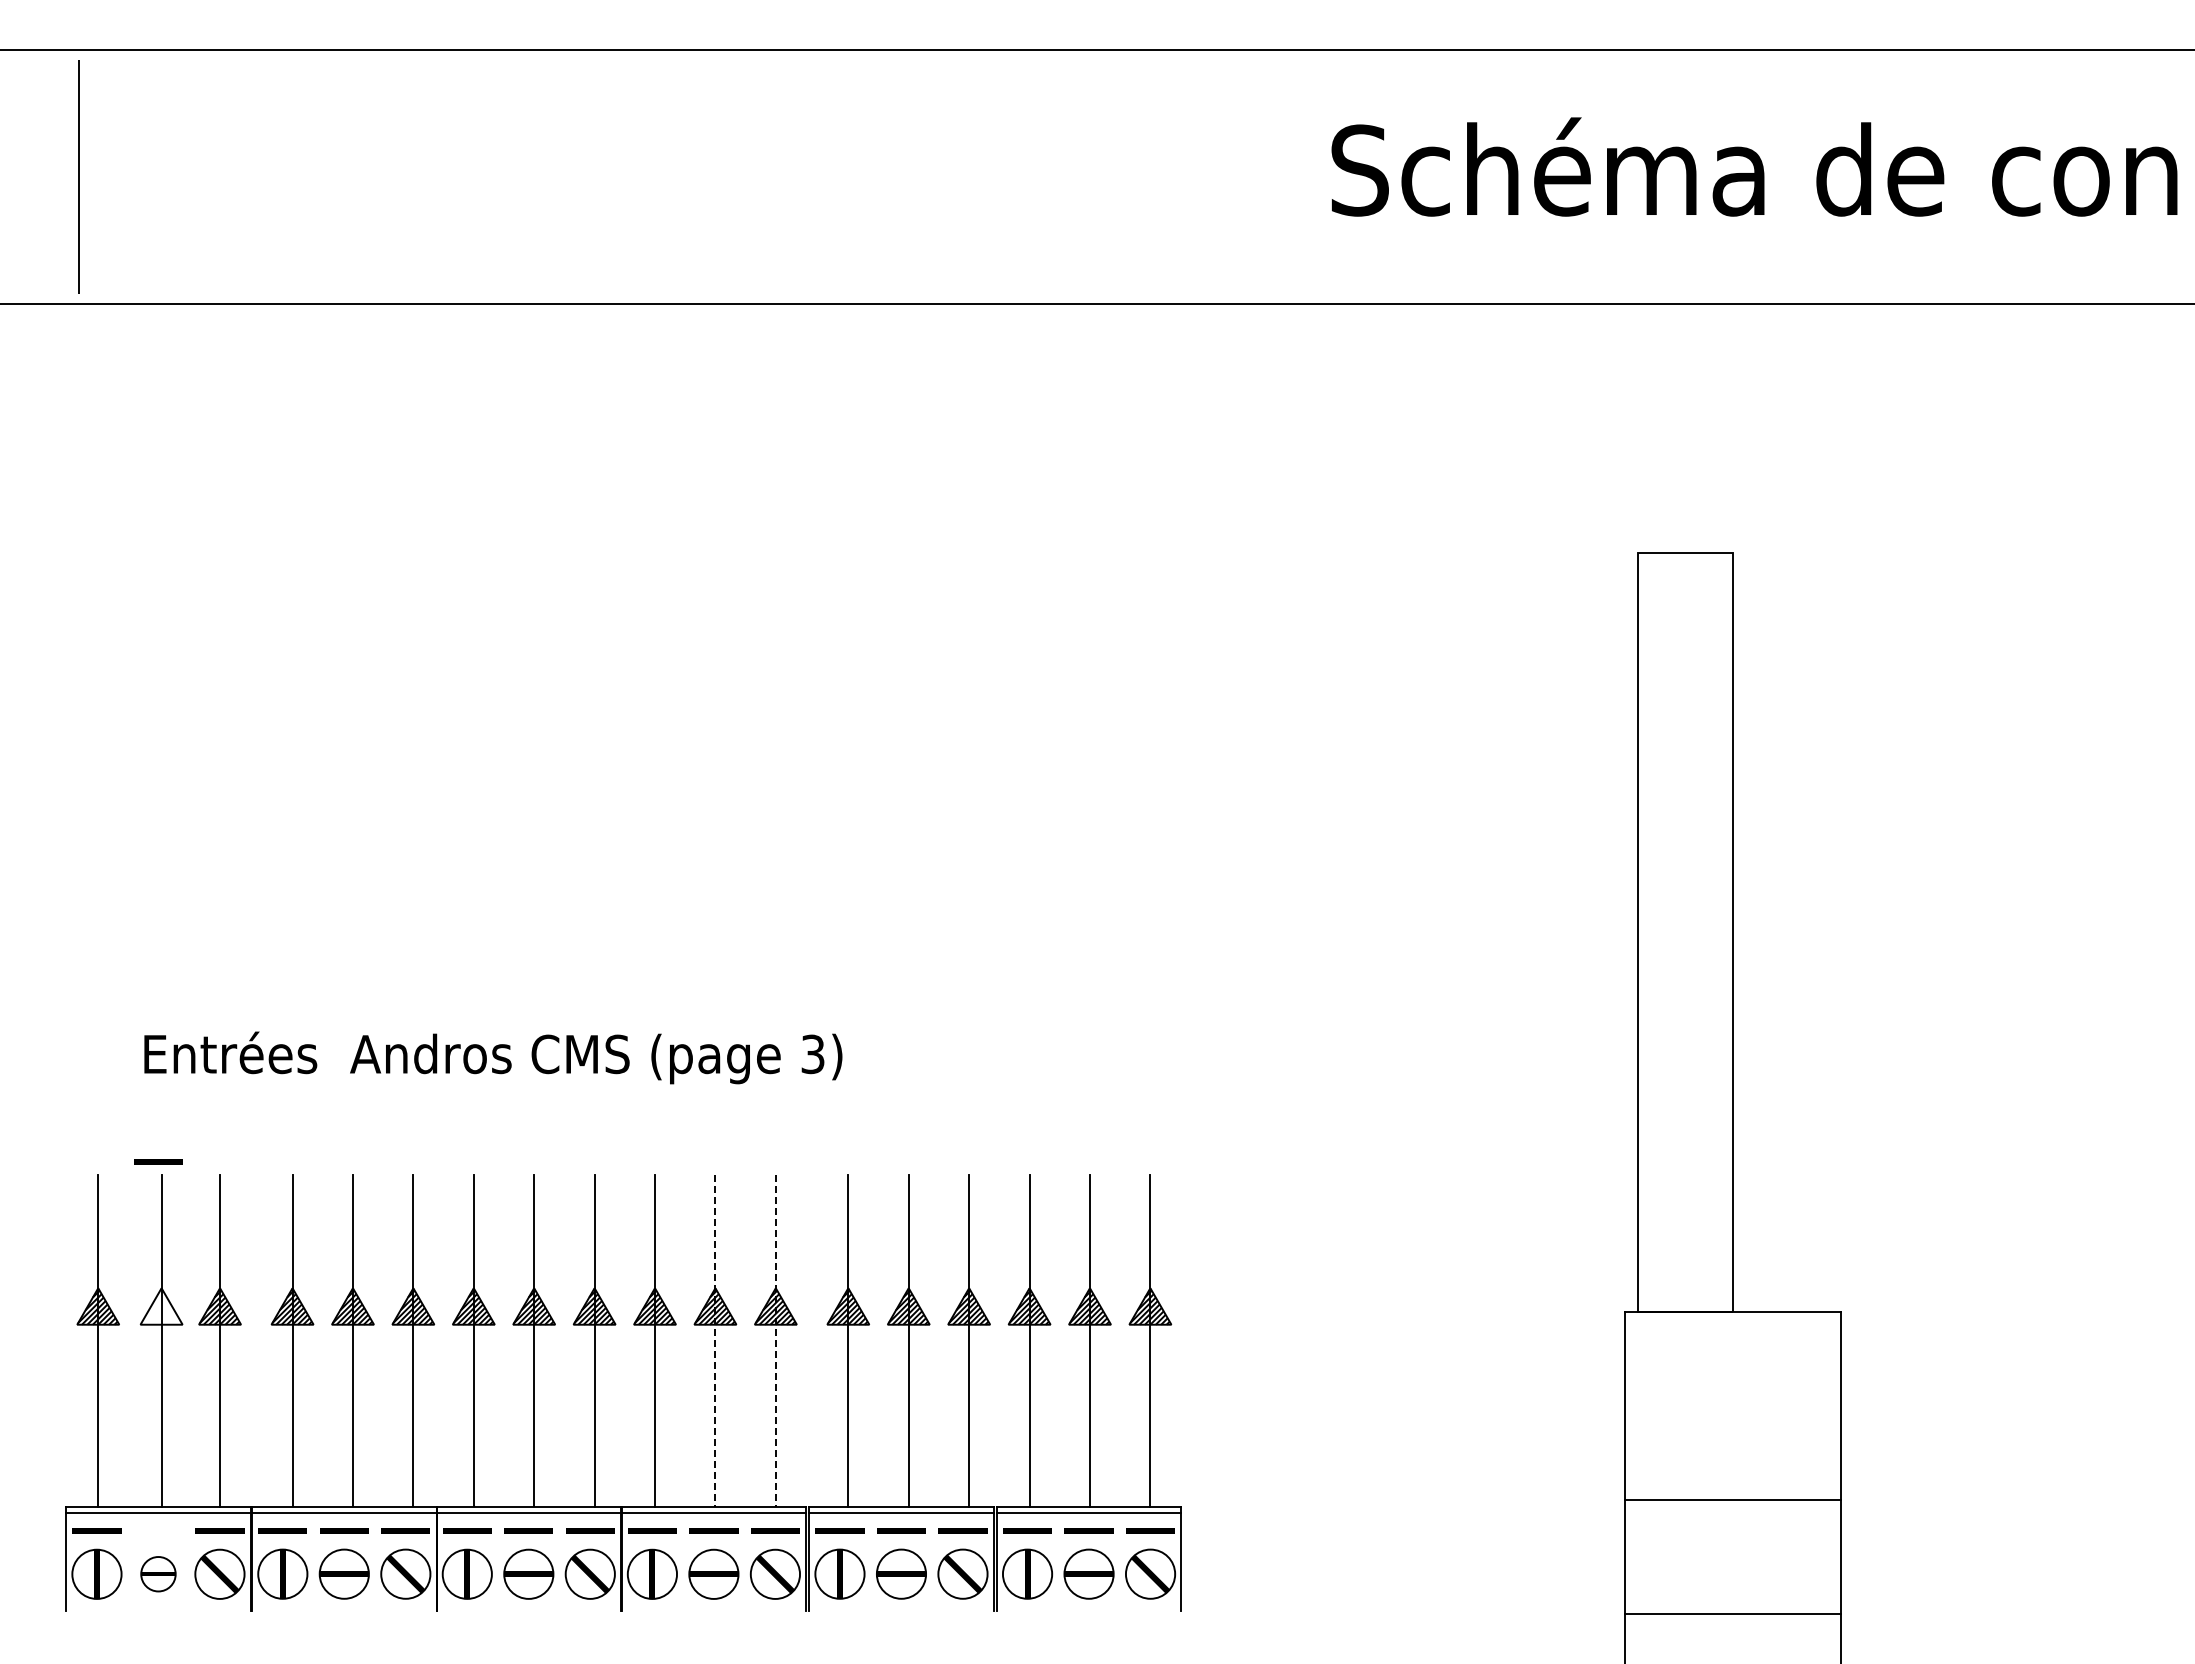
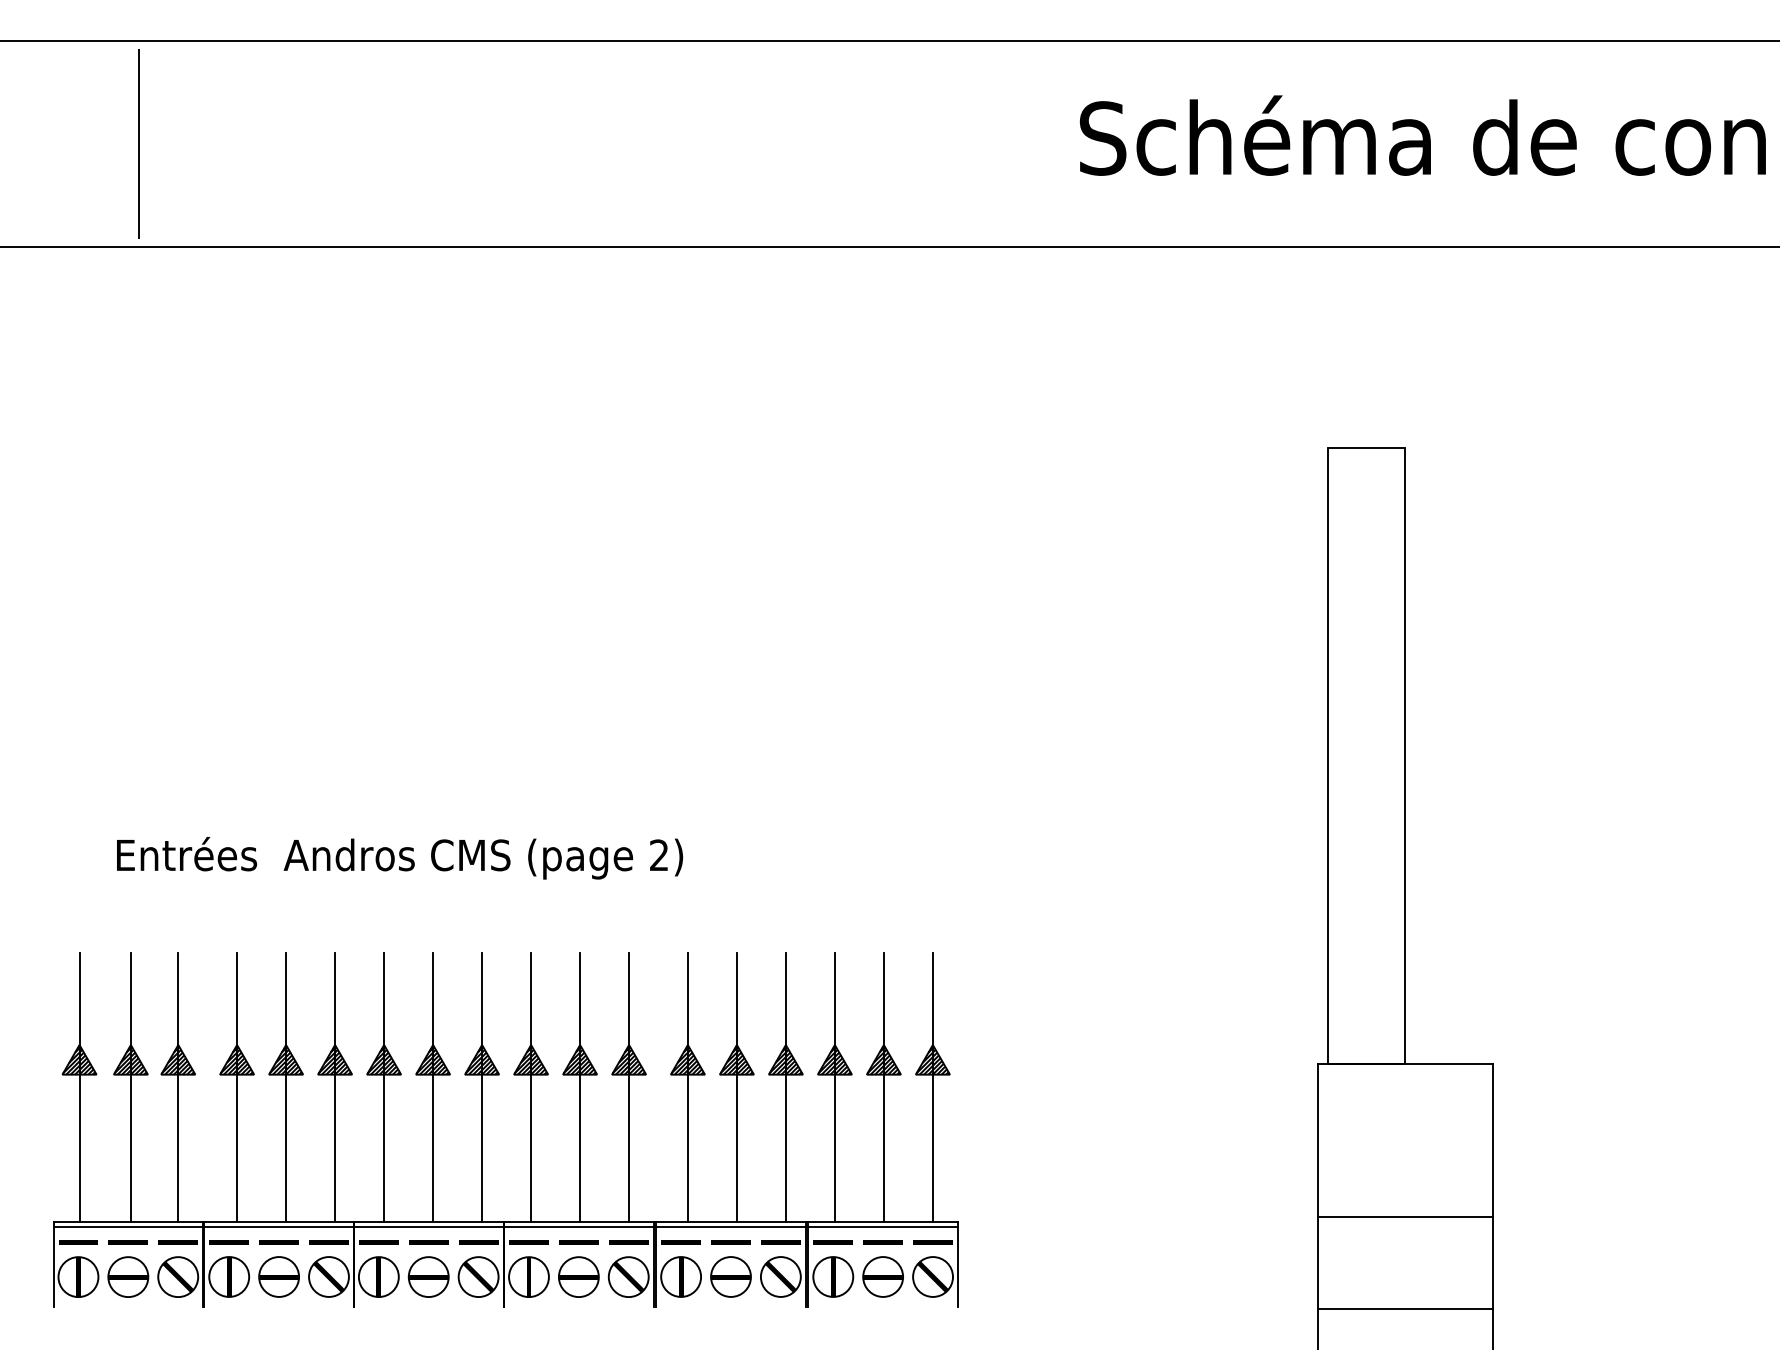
line: (78, 176) -> (138, 143), moved
text: (812, 1054) -> (658, 855), 3) -> 2)
line: (158, 1161) -> (128, 1241), moved
hatch: (160, 1307) -> (129, 1060), added
line: (715, 1340) -> (580, 1087), dashed -> solid
line: (775, 1340) -> (628, 1087), dashed -> solid
part: (158, 1573) -> (128, 1276), size x1.43

